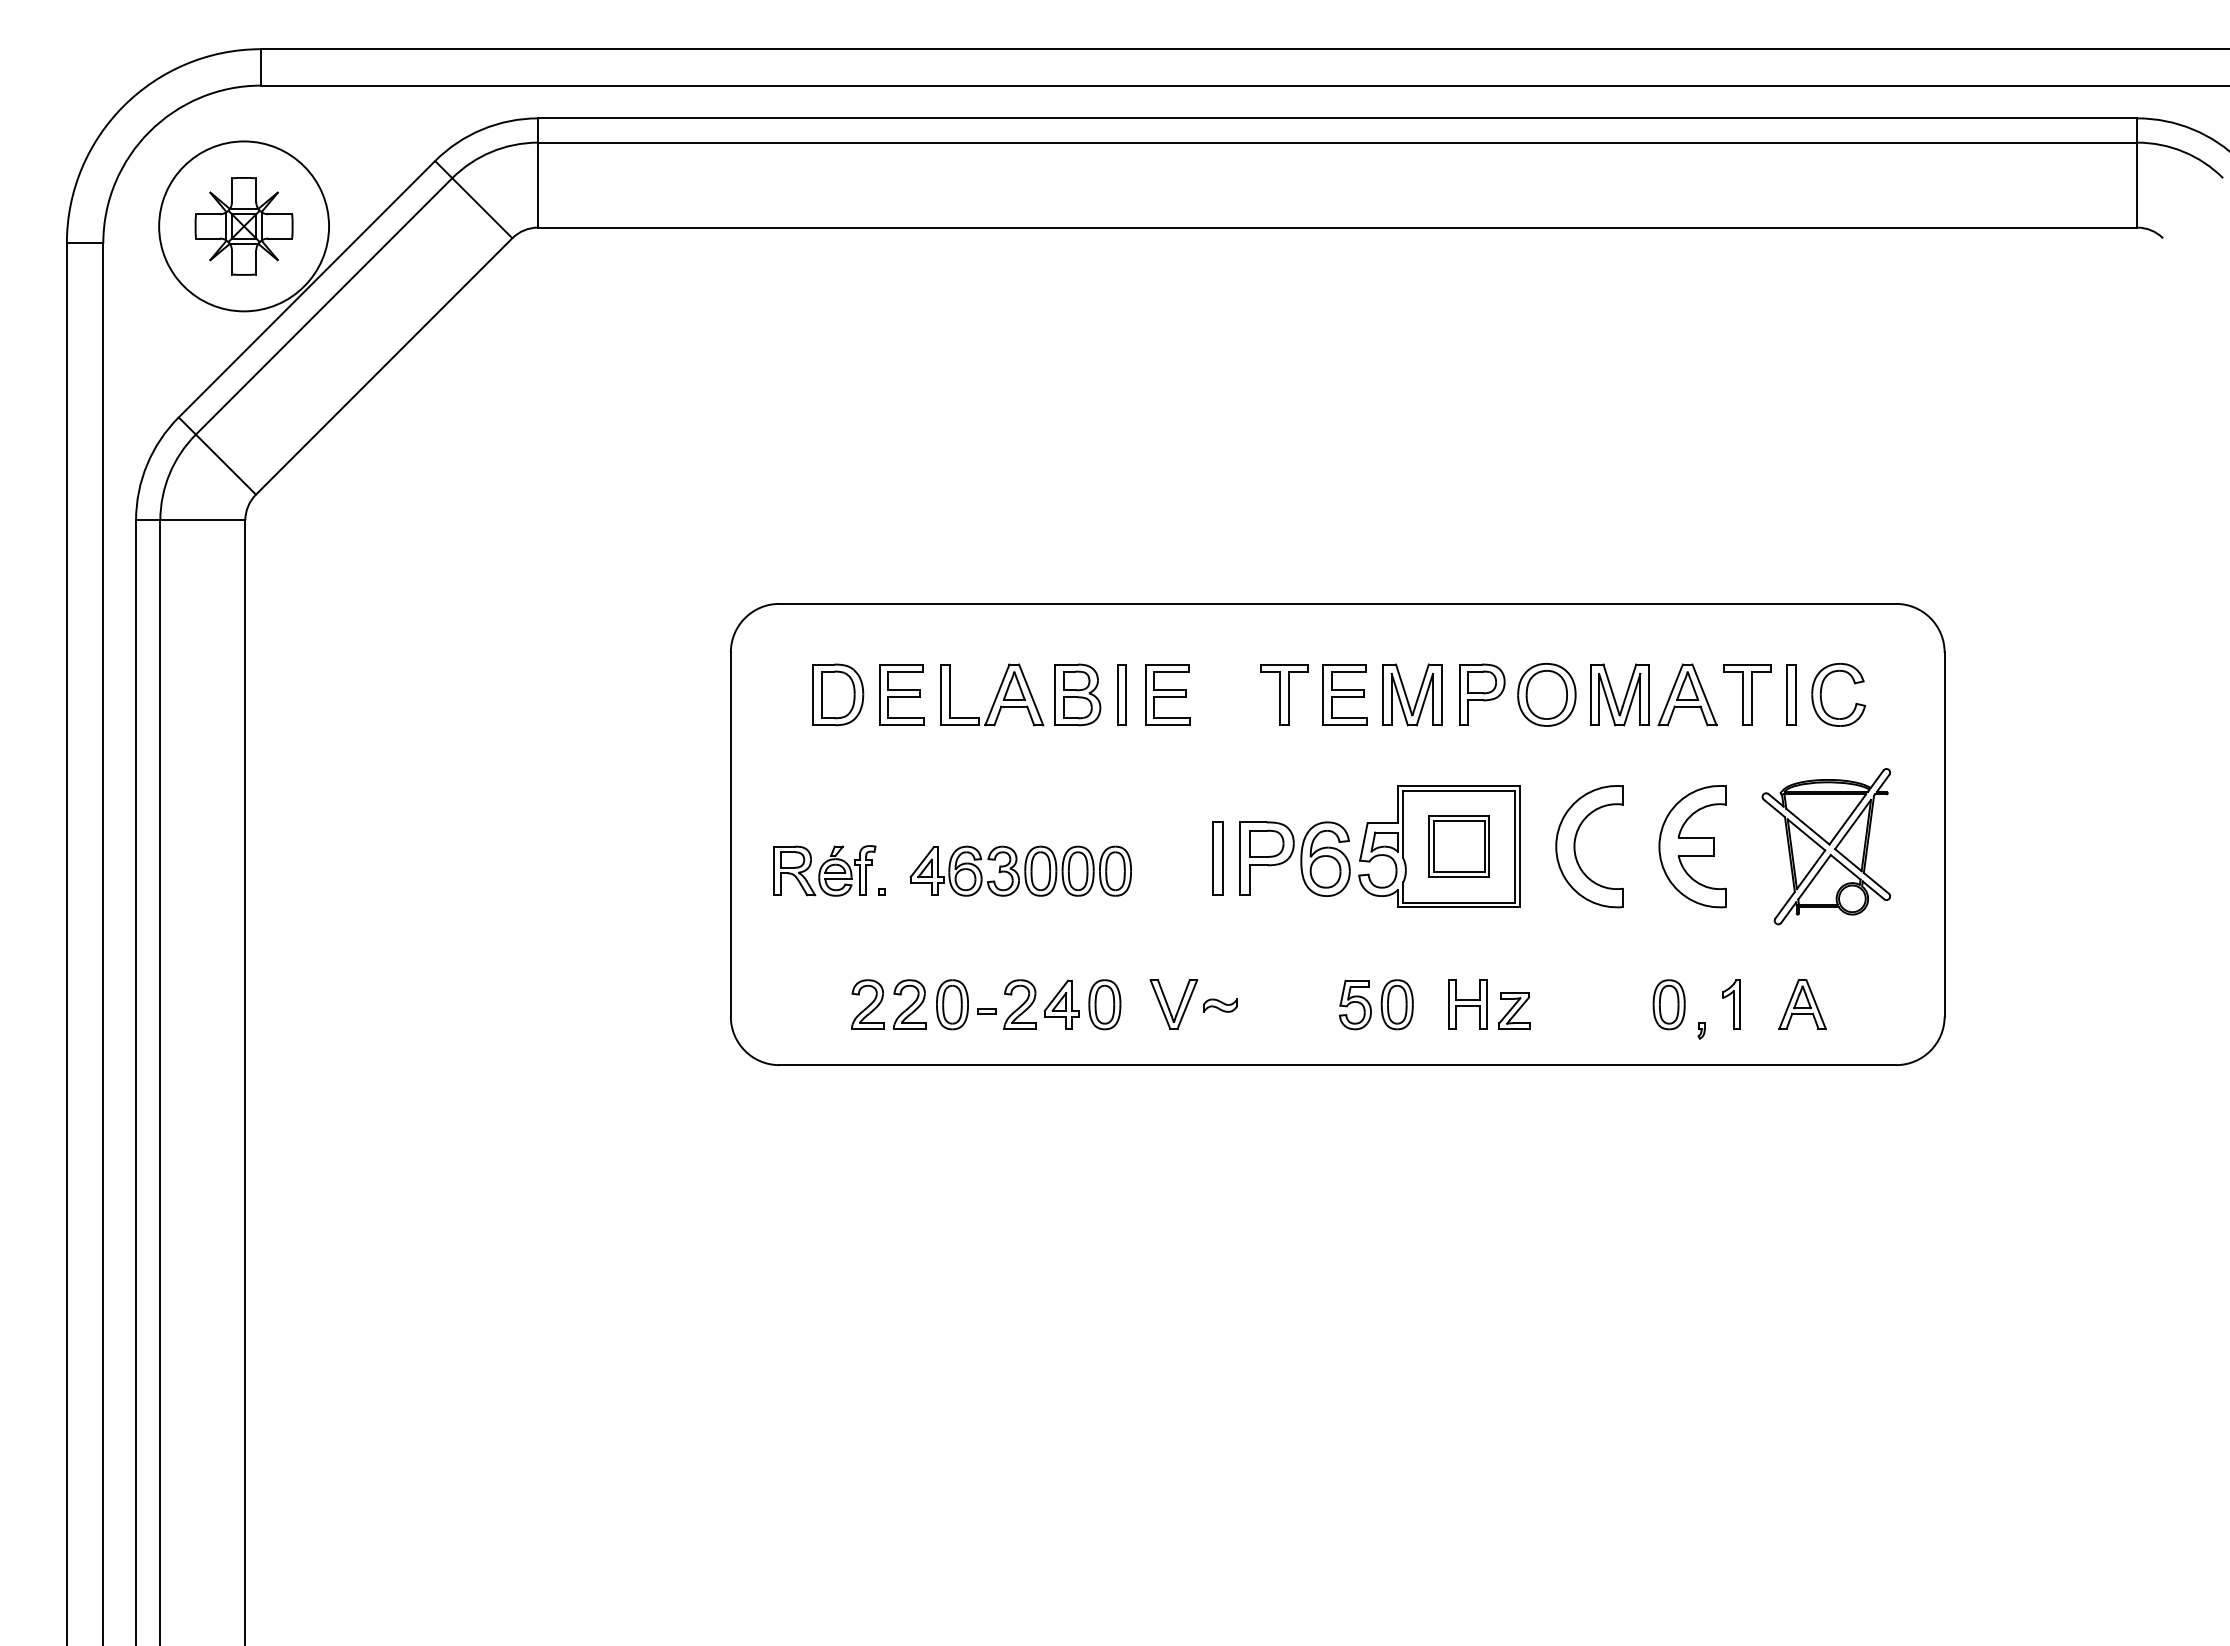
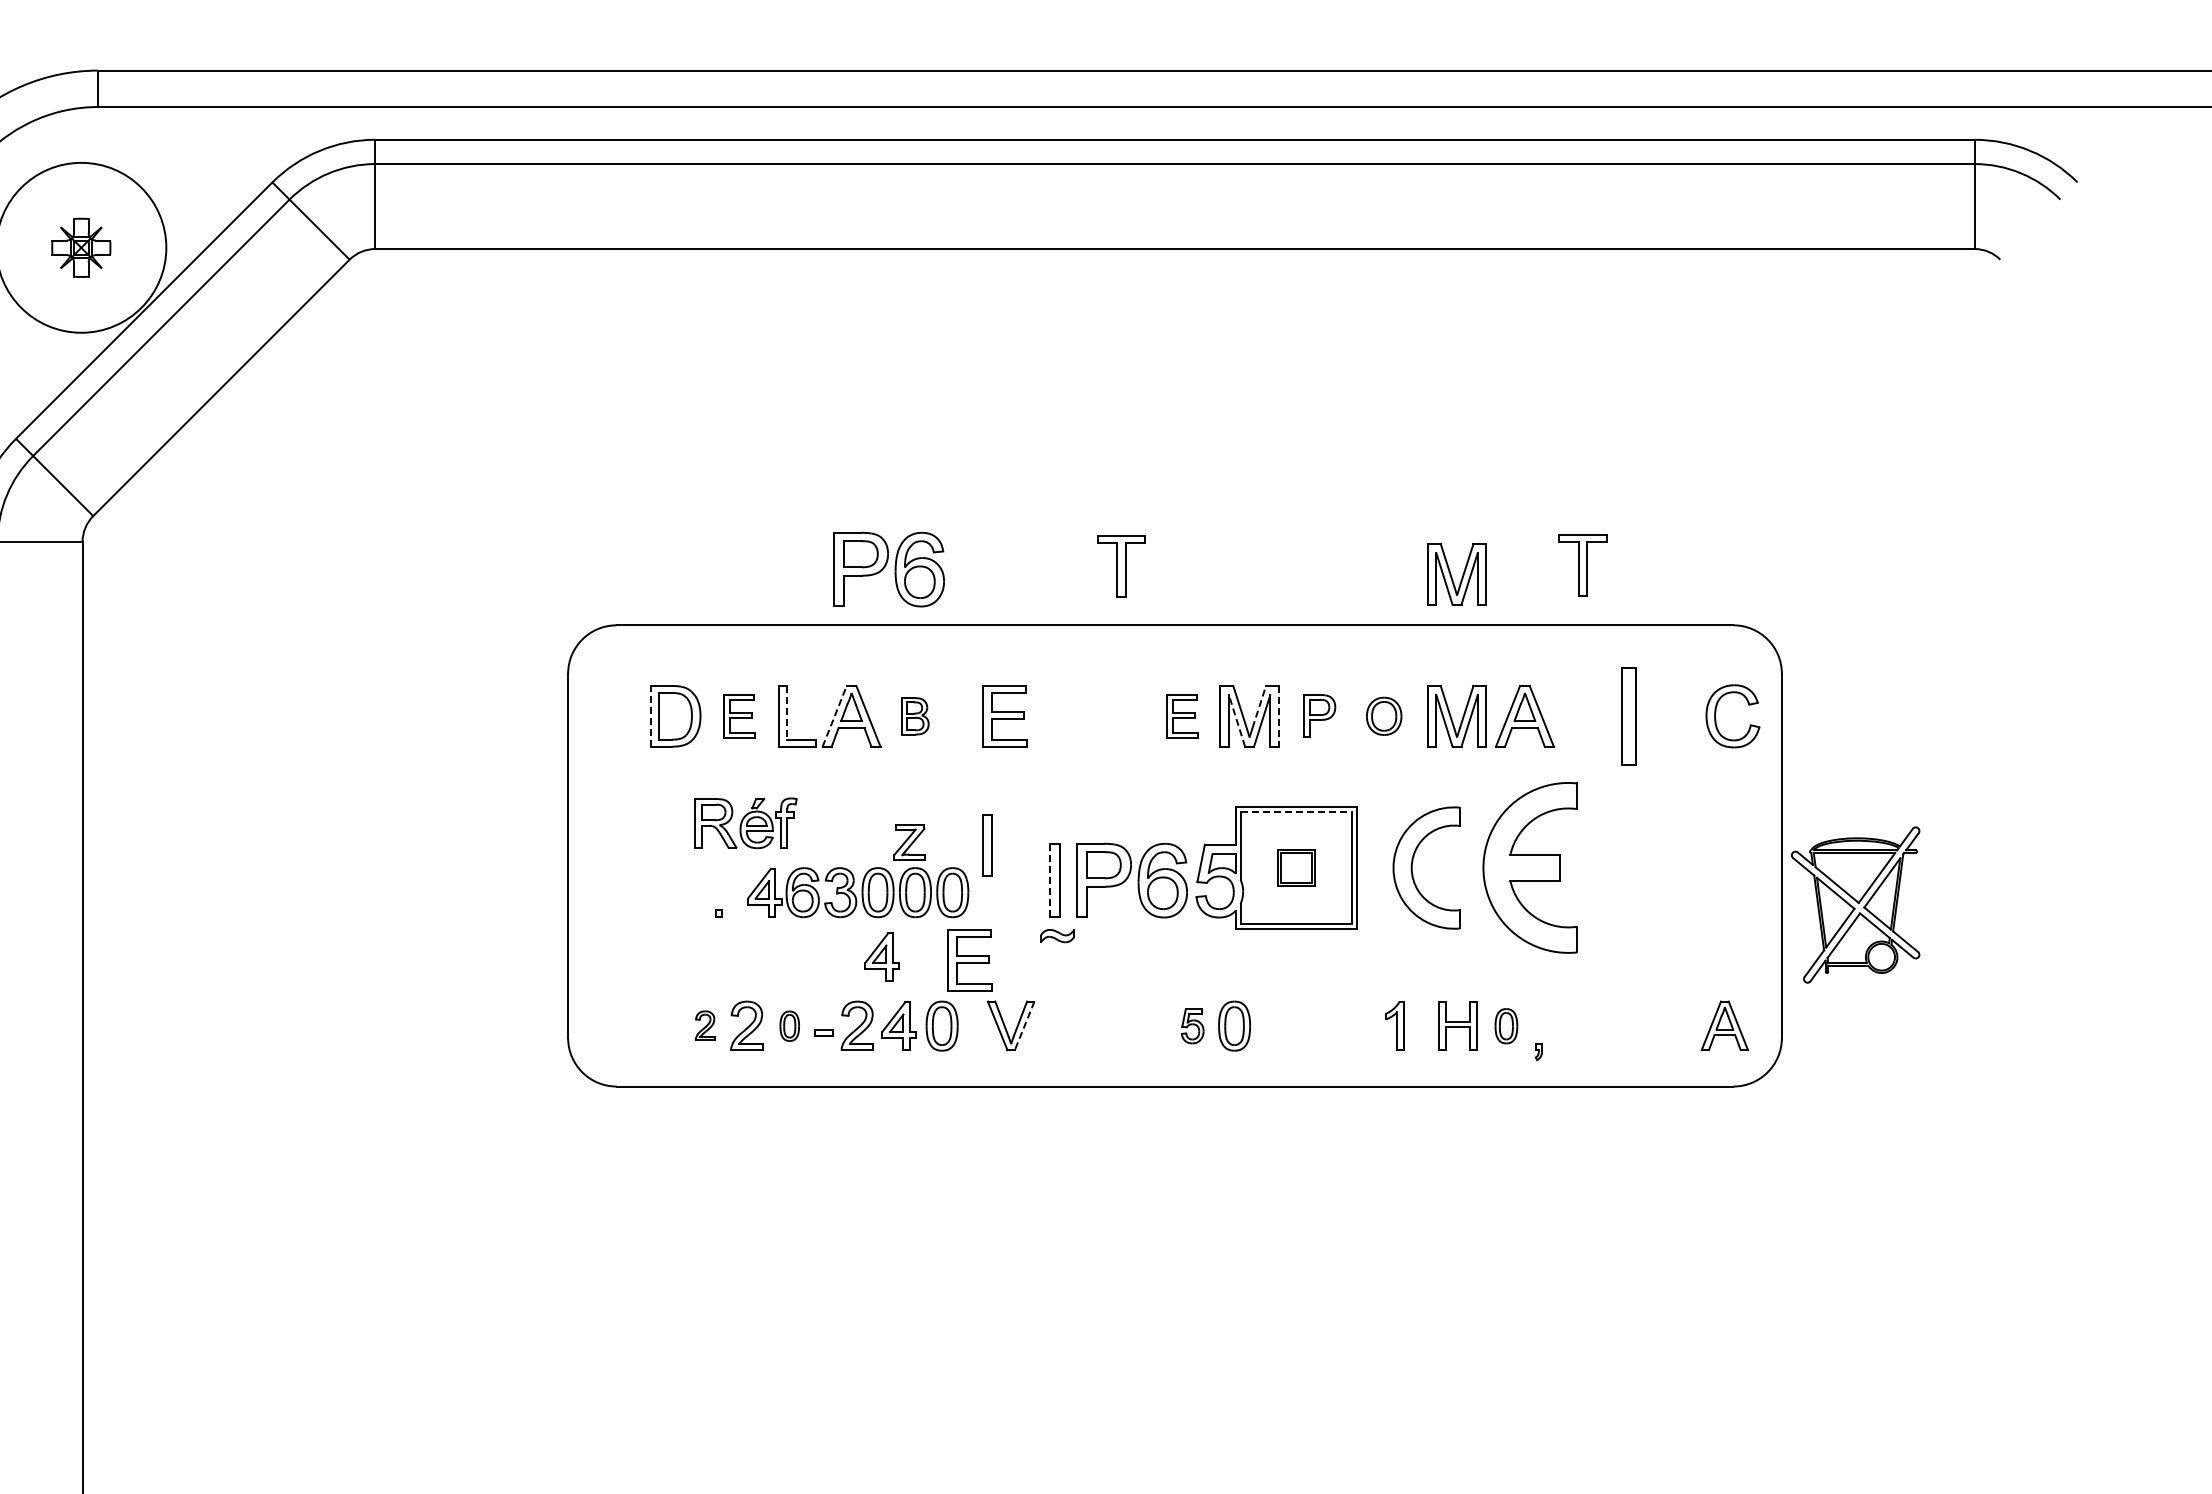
part: (243, 226) -> (80, 247), size x0.6
part: (1051, 547) -> (888, 568), added
part: (1619, 552) -> (1456, 573), added
line: (1422, 685) -> (1259, 706), solid -> dashed
part: (1822, 689) -> (1716, 710), moved
line: (949, 691) -> (786, 712), solid -> dashed
line: (813, 694) -> (650, 715), solid -> dashed
part: (901, 694) -> (738, 715), size x0.7
line: (997, 694) -> (834, 715), solid -> dashed
part: (1077, 694) -> (914, 715), size x0.6
part: (1121, 694) -> (986, 844), moved
part: (1284, 694) -> (1121, 565), moved
part: (1344, 694) -> (1181, 715), size x0.7
part: (1482, 694) -> (1319, 715), size x0.7
part: (1546, 694) -> (1383, 715), size x0.6
part: (1747, 694) -> (1582, 564), moved
part: (1791, 694) -> (1628, 715), size x1.6
line: (1441, 695) -> (1278, 716), solid -> dashed
line: (1399, 699) -> (1236, 720), solid -> dashed
line: (1459, 790) -> (1296, 811), solid -> dashed
part: (1458, 846) -> (1295, 867), size x0.6
part: (1692, 846) -> (1529, 867), size x1.4
part: (1825, 846) -> (1854, 904), moved
line: (1212, 858) -> (1049, 879), solid -> dashed
part: (824, 870) -> (745, 822), moved
part: (1044, 935) -> (881, 956), added
part: (1132, 938) -> (969, 959), added
part: (867, 1004) -> (704, 1025), size x0.6
part: (952, 1004) -> (789, 1025), size x0.6
line: (1187, 1004) -> (1024, 1025), solid -> dashed
part: (1355, 1004) -> (1192, 1025), size x0.7
part: (1467, 1004) -> (1457, 1025), moved
part: (1668, 1004) -> (1505, 1025), size x0.7
part: (1731, 1004) -> (1394, 1025), moved
part: (1802, 1004) -> (1724, 1025), moved
part: (1220, 1005) -> (1057, 935), moved
part: (1514, 1010) -> (909, 841), moved

